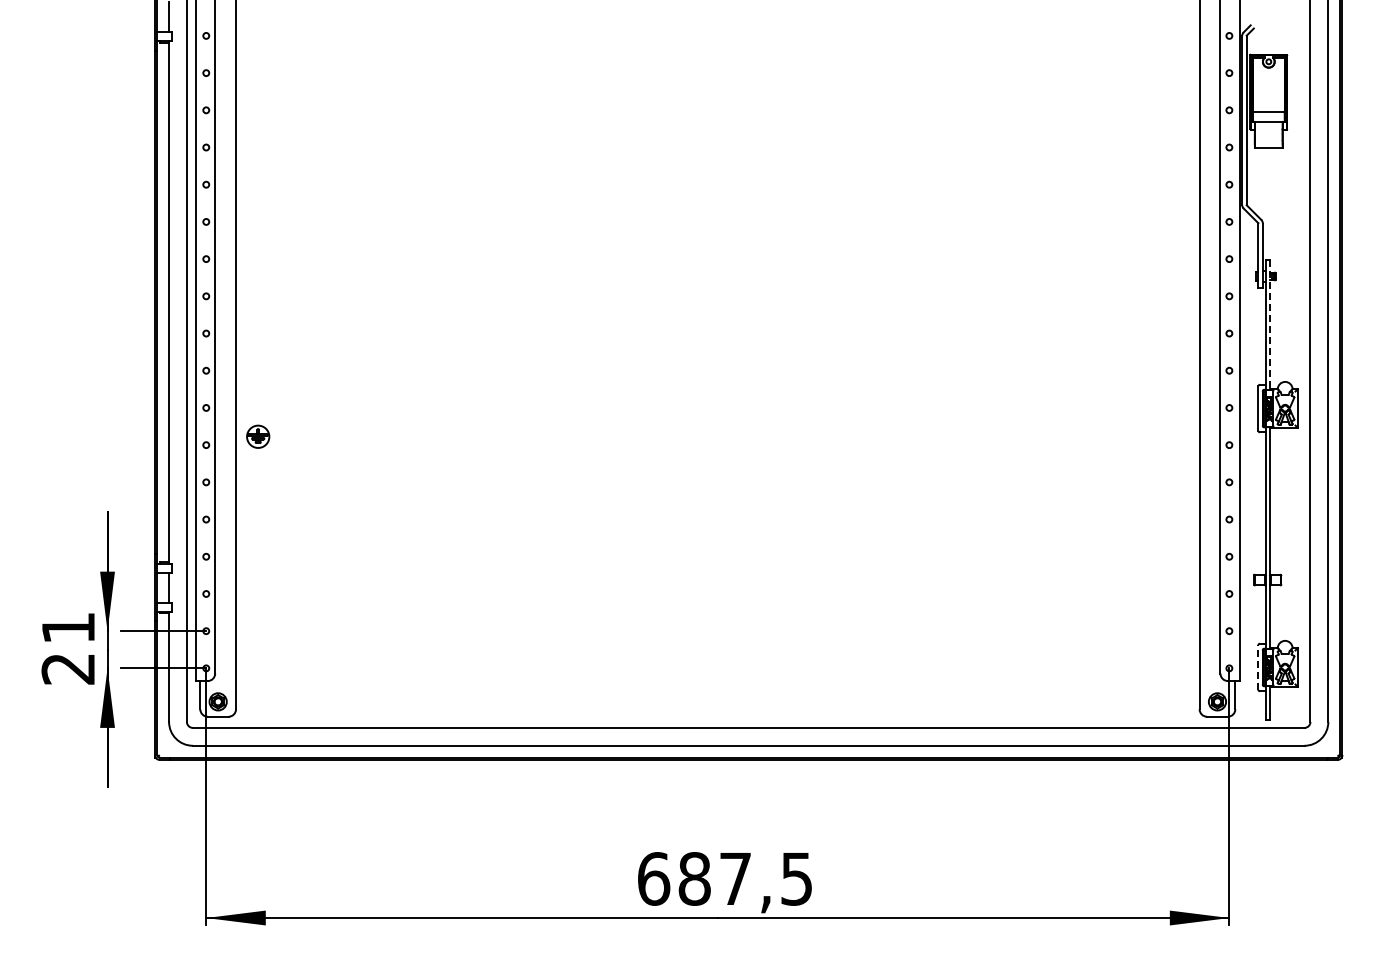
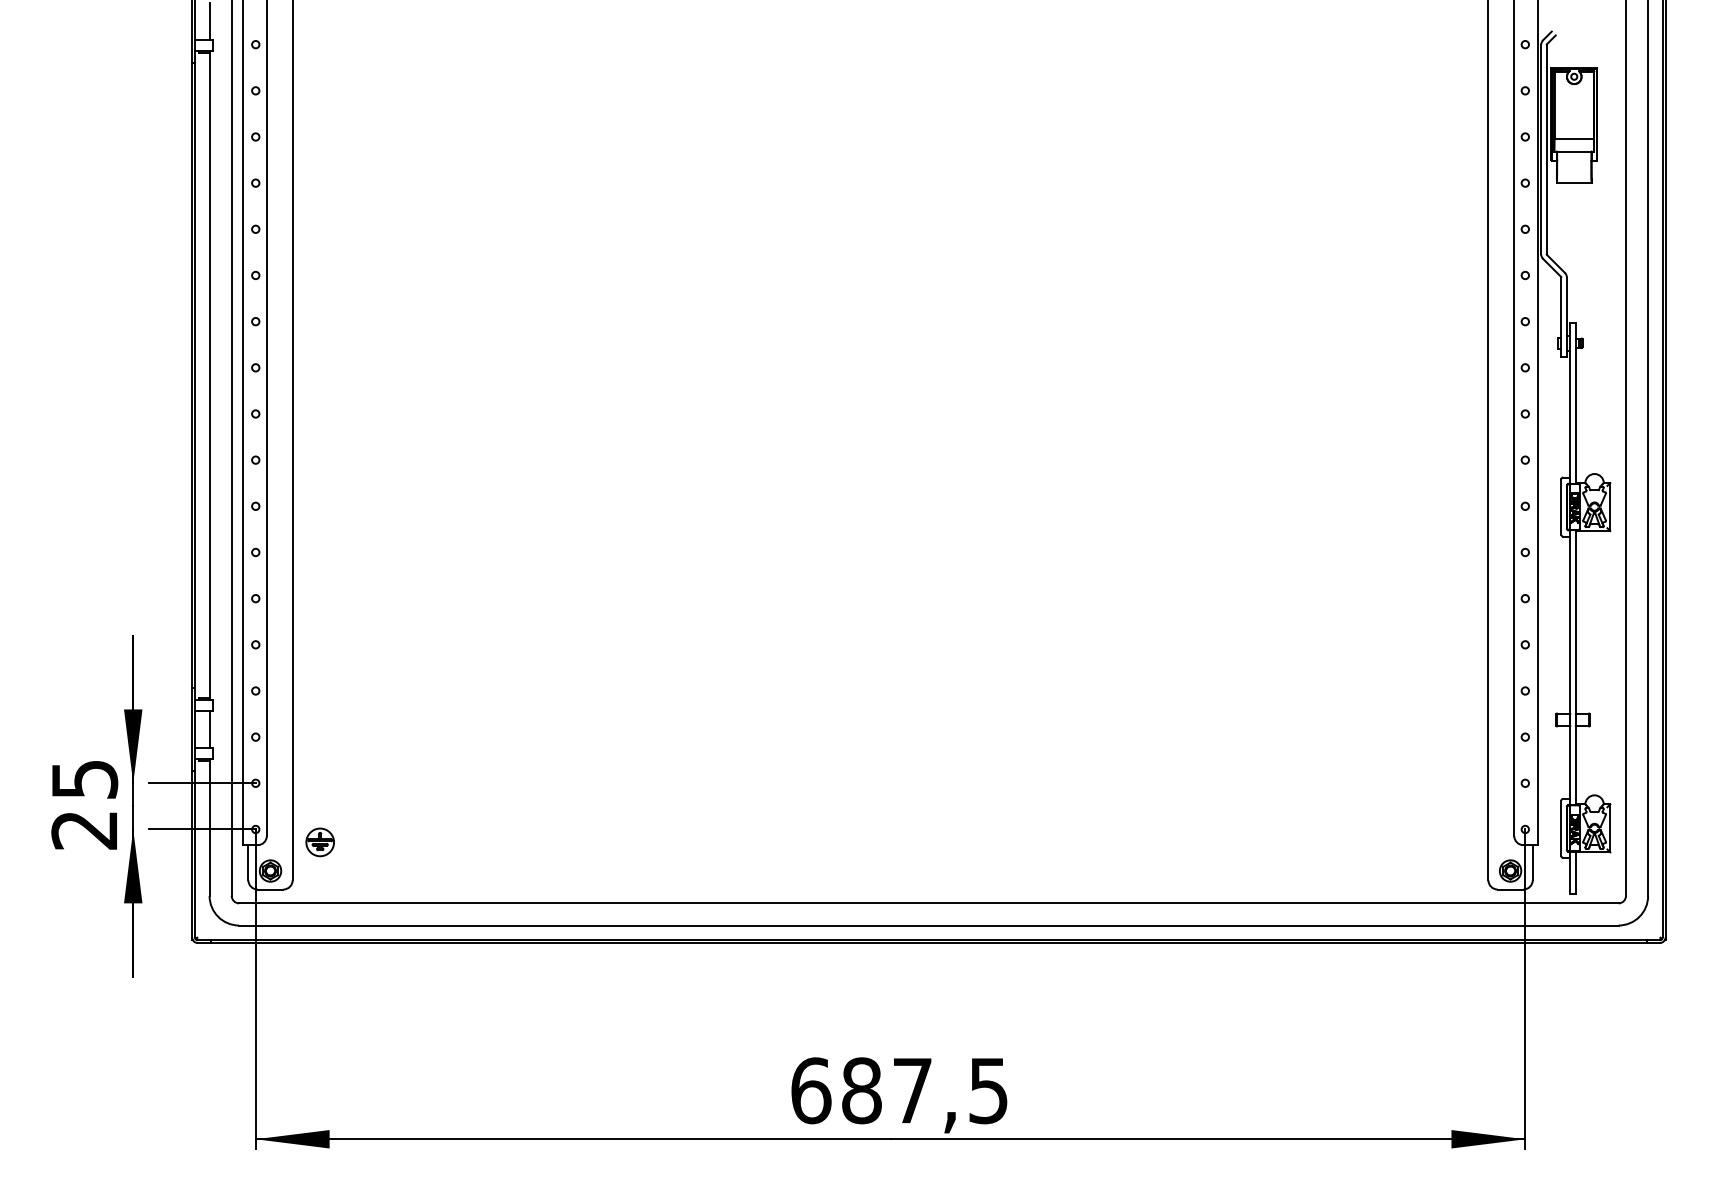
line: (1270, 325) -> (1576, 404), dashed -> solid
part: (258, 436) -> (320, 842), moved
text: (68, 628) -> (84, 779), 21 -> 25
line: (1258, 667) -> (1561, 828), dashed -> solid

